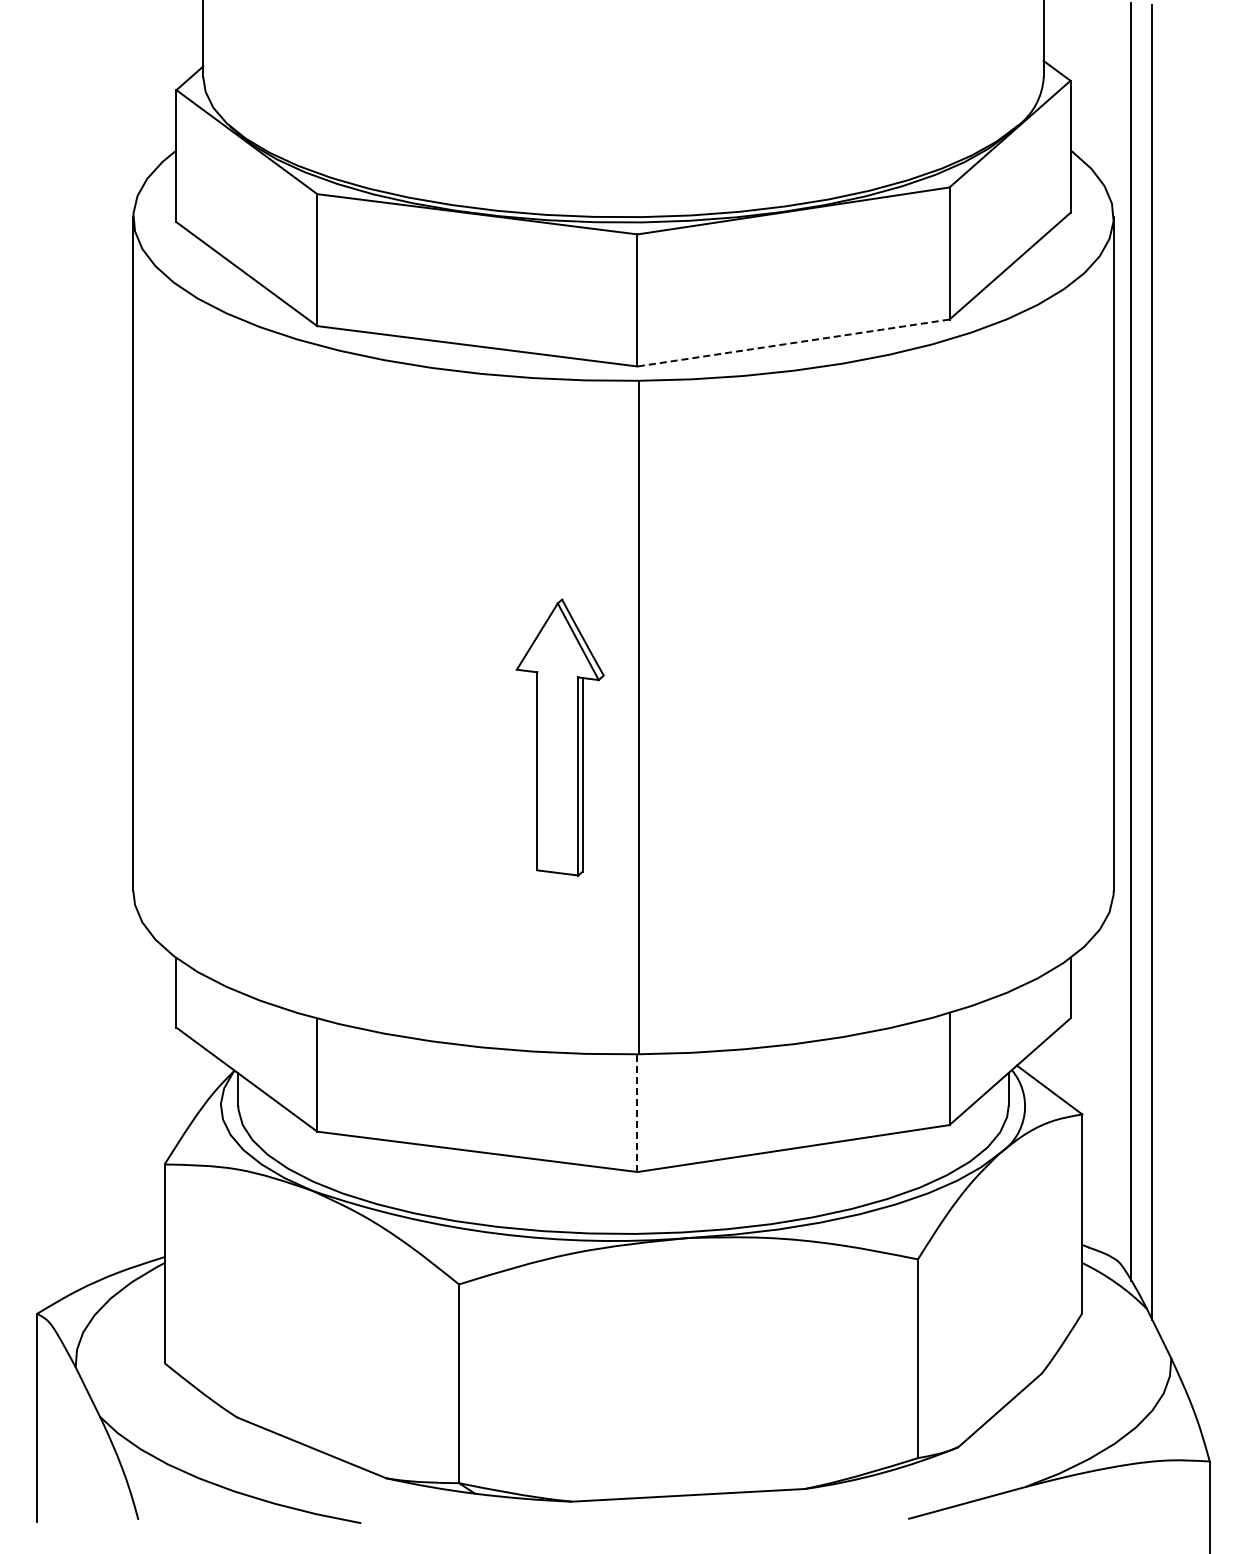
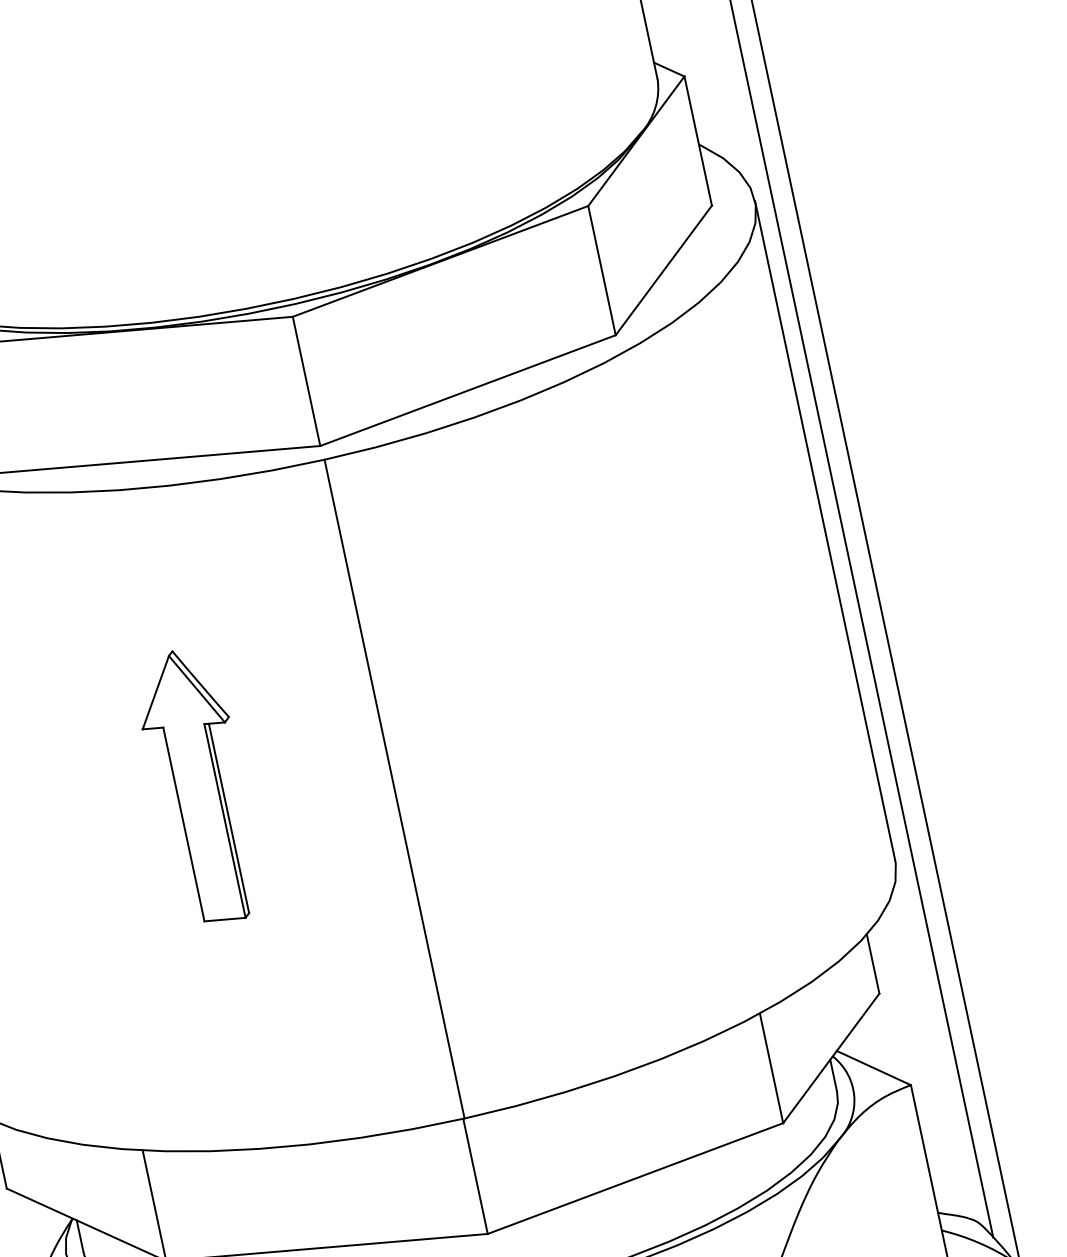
line: (793, 343) -> (468, 391), dashed -> solid
part: (559, 737) -> (198, 786), moved
line: (637, 1113) -> (475, 1176), dashed -> solid

